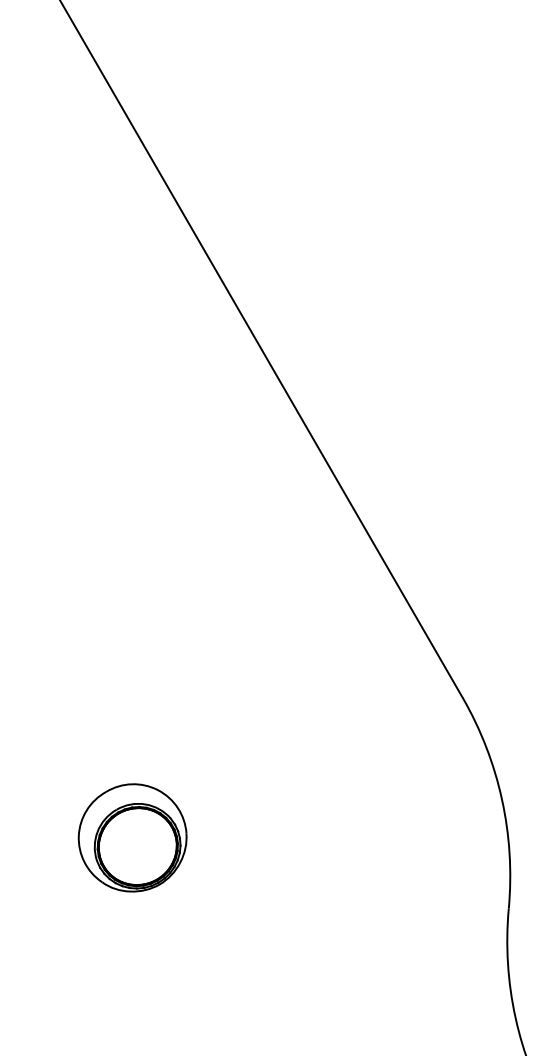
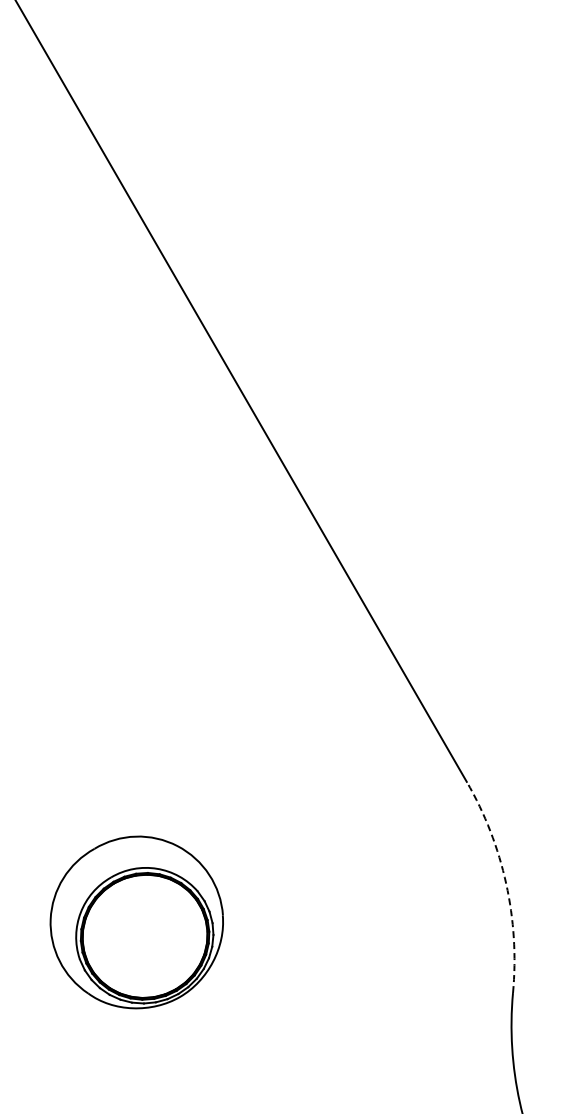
arc: (502, 799) -> (506, 883), solid -> dashed
part: (132, 837) -> (136, 921), size x1.6

